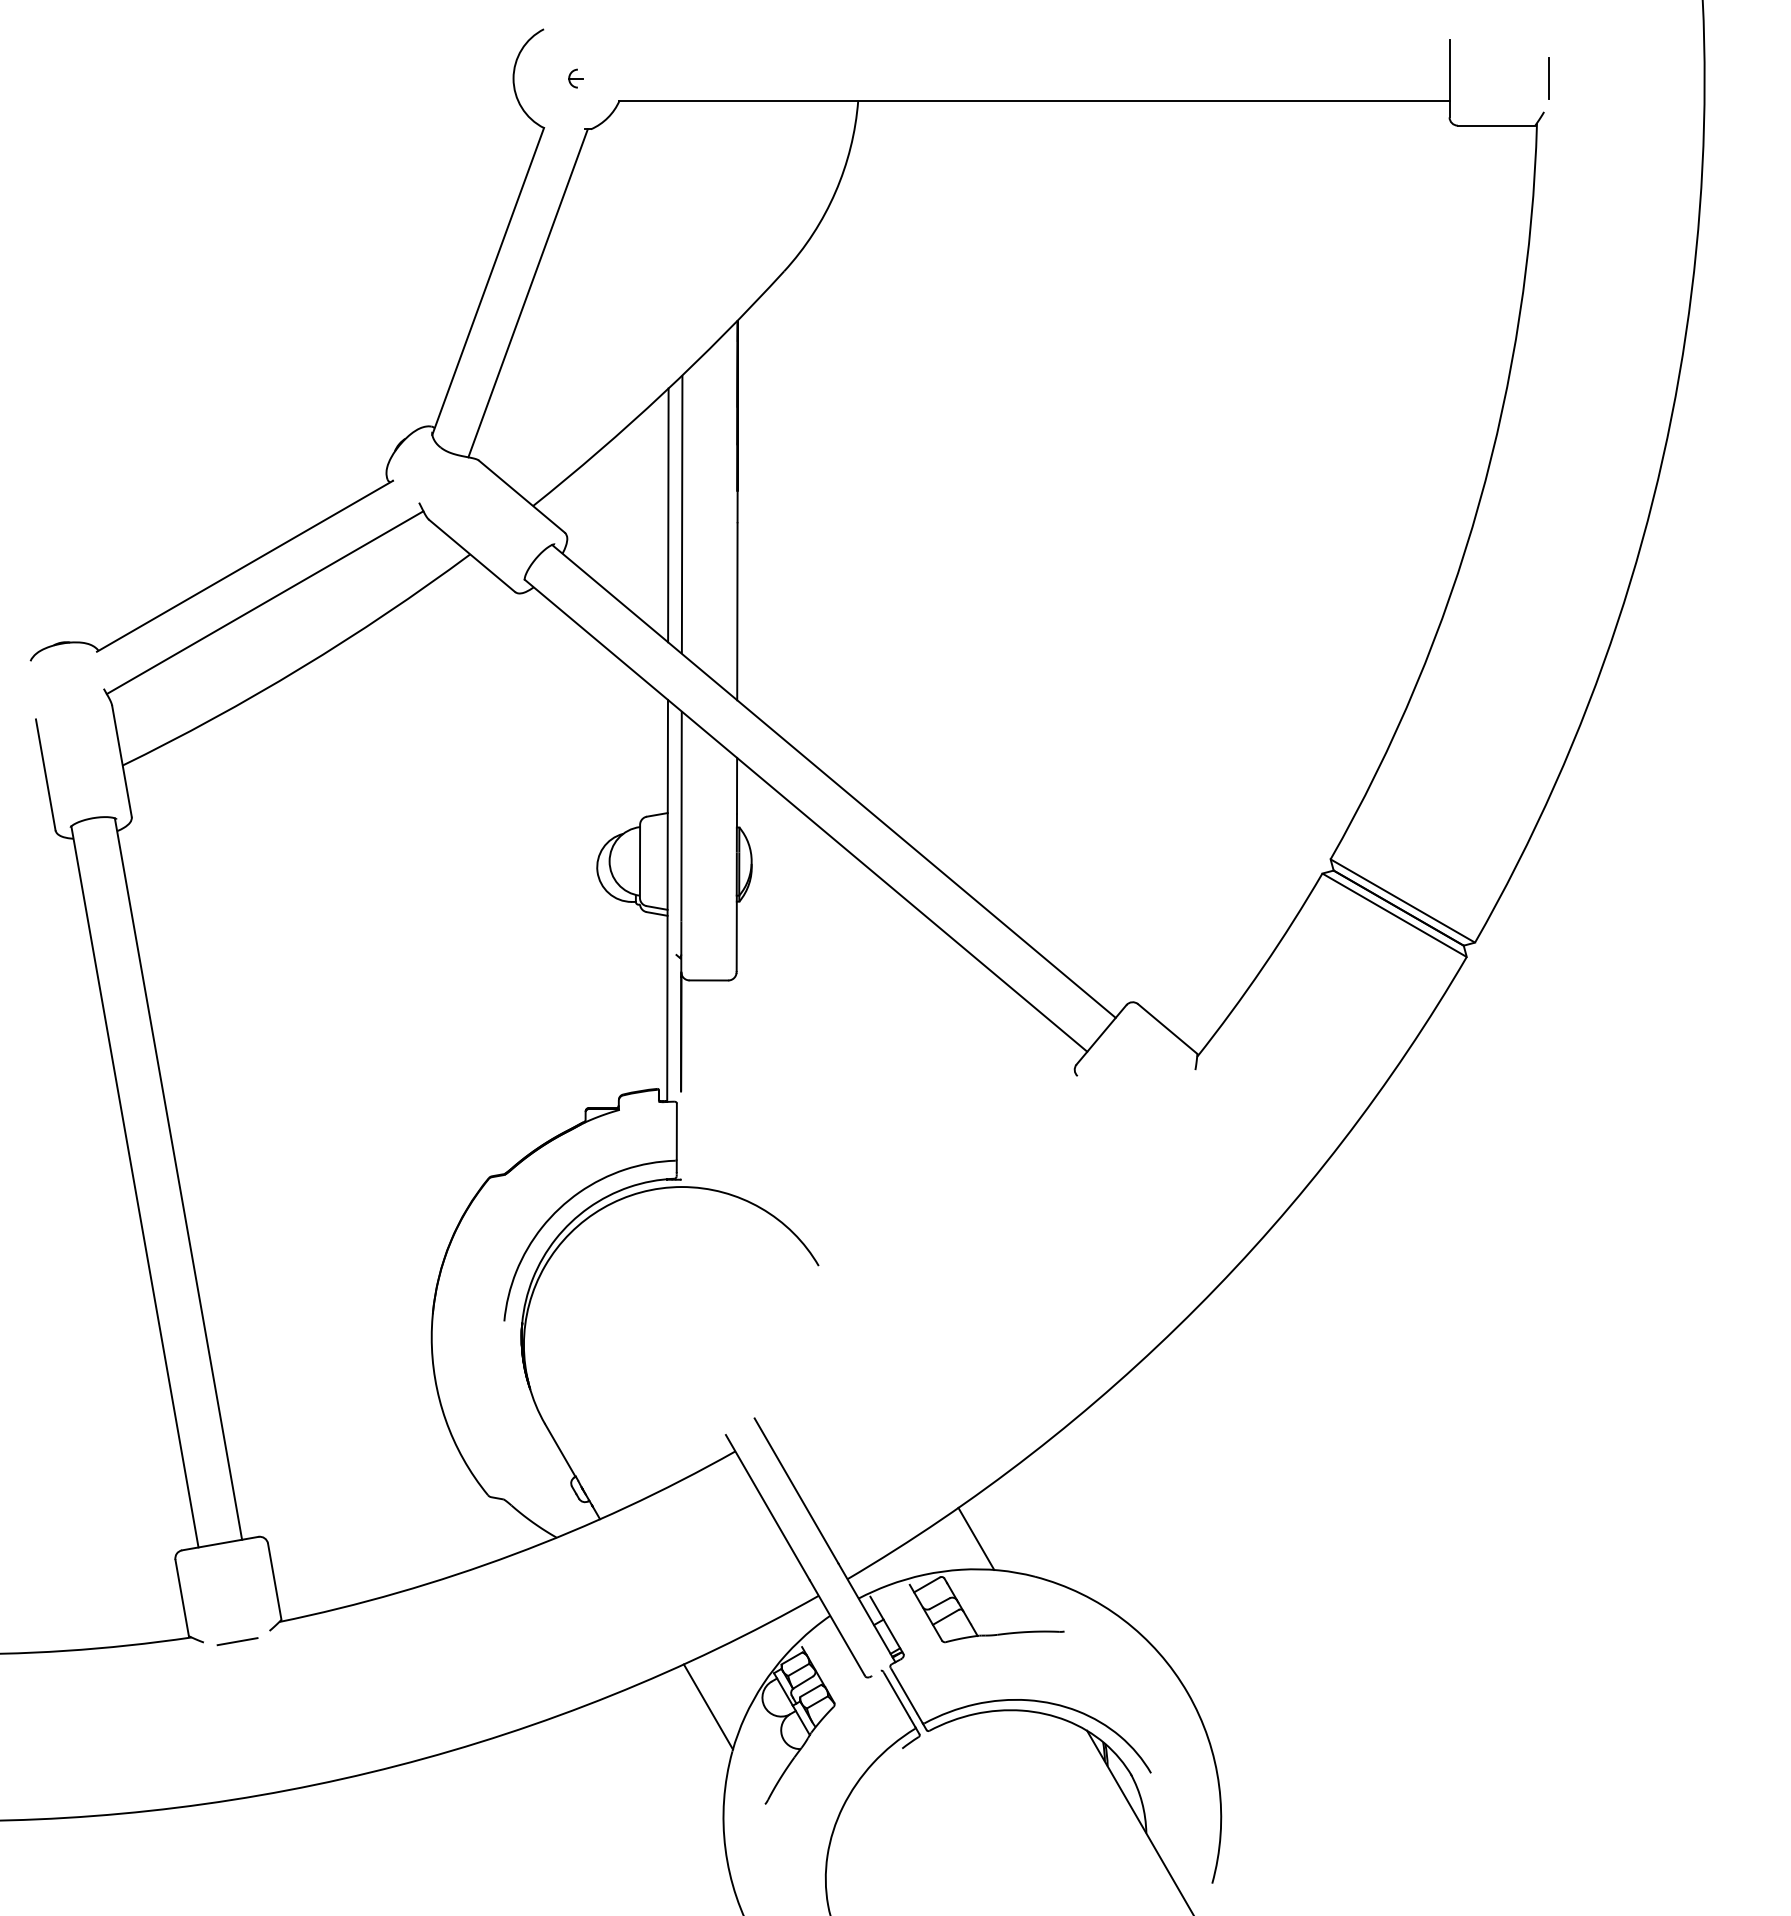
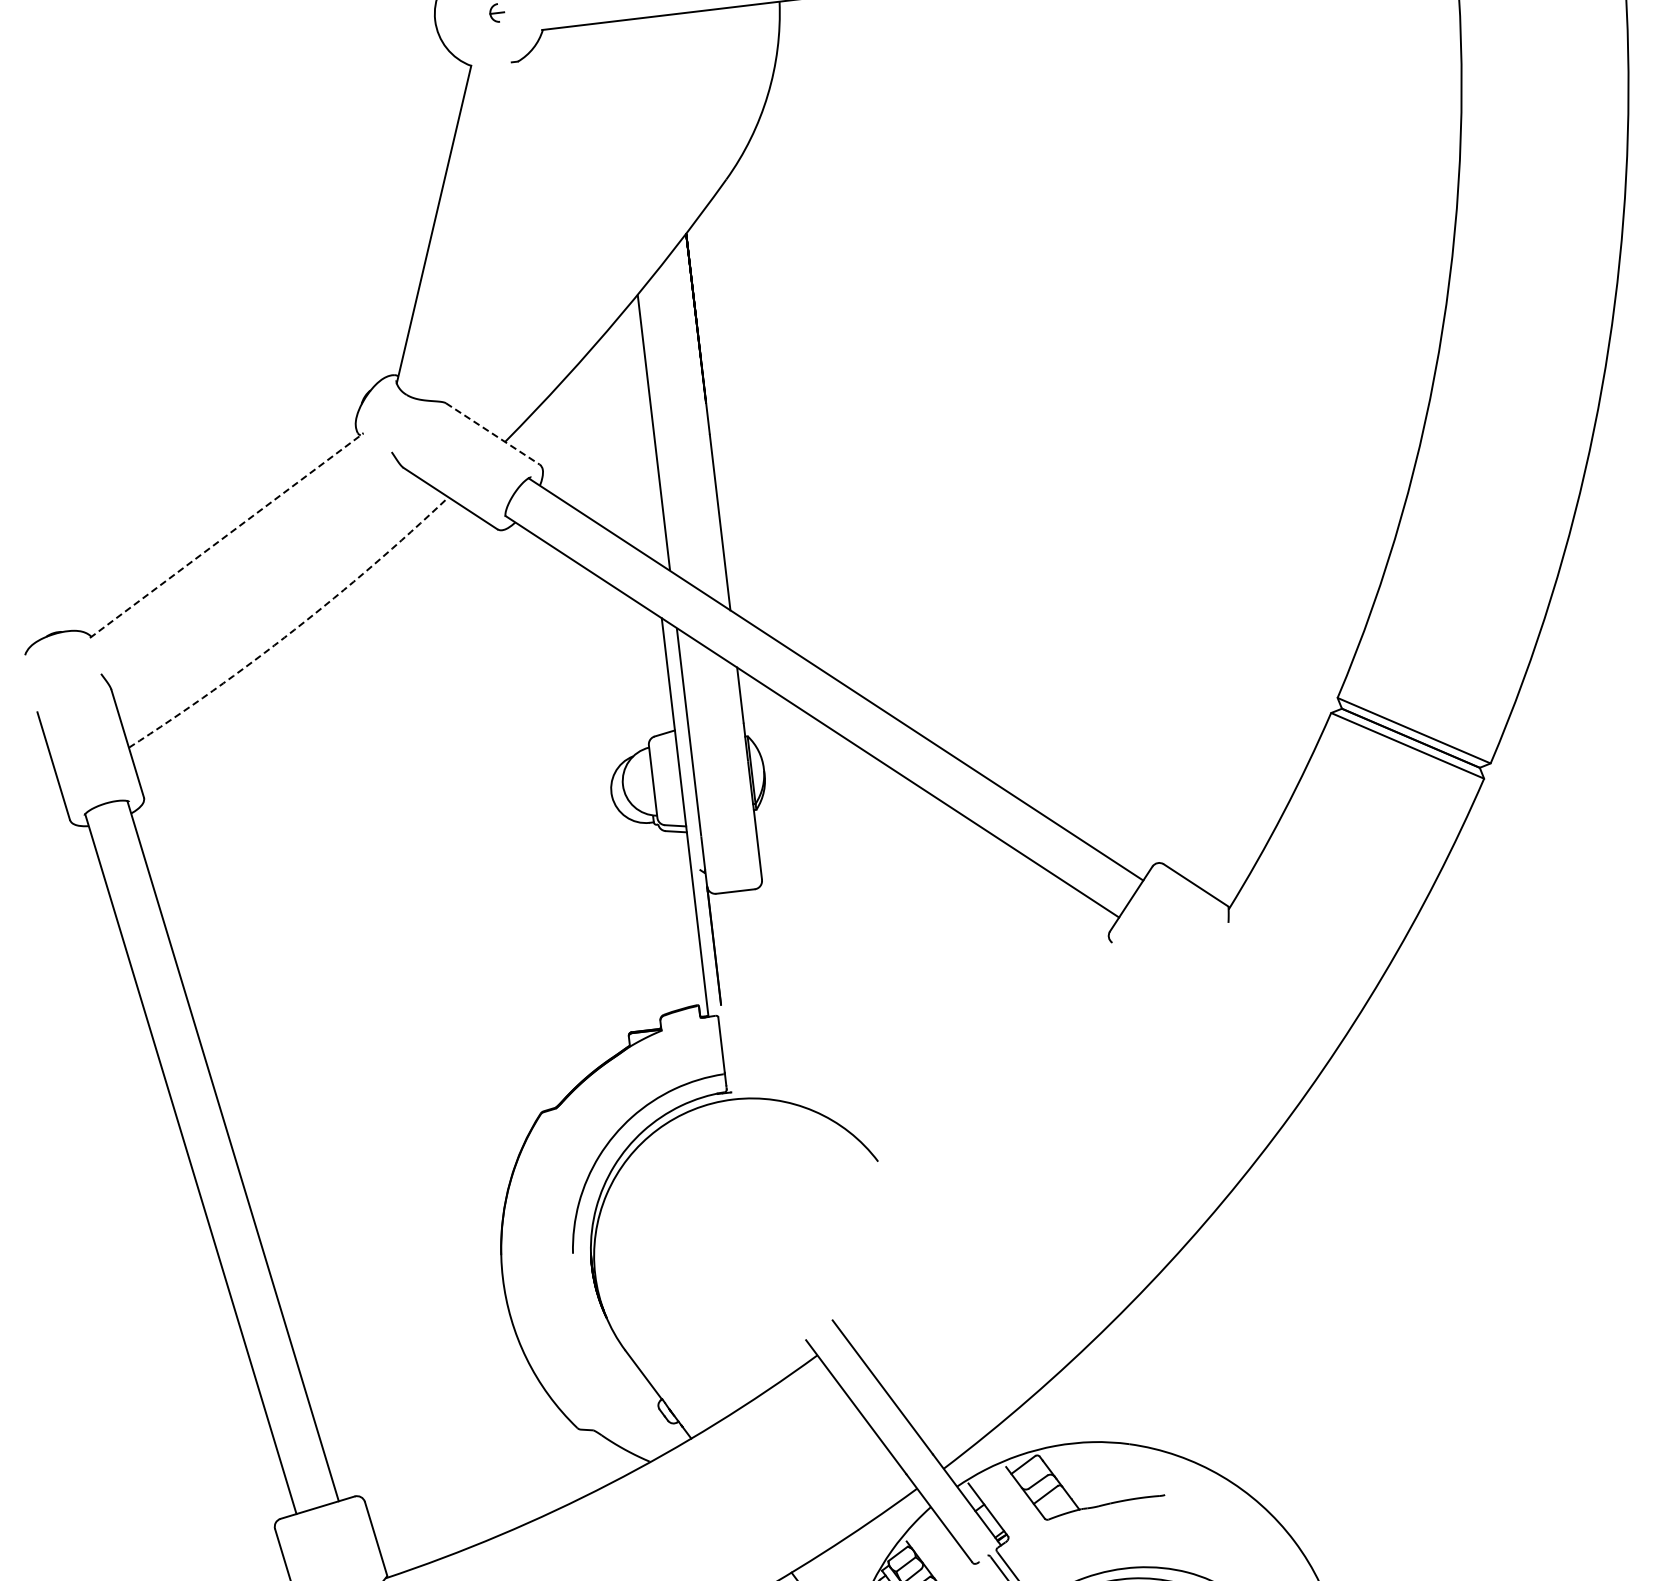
line: (527, 293) -> (474, 231), removed
line: (522, 496) -> (493, 433), solid -> dashed
line: (668, 515) -> (640, 435), removed
line: (245, 566) -> (227, 535), solid -> dashed
line: (264, 602) -> (250, 569), removed
arc: (301, 667) -> (294, 629), solid -> dashed
line: (976, 1538) -> (1066, 1413), removed

